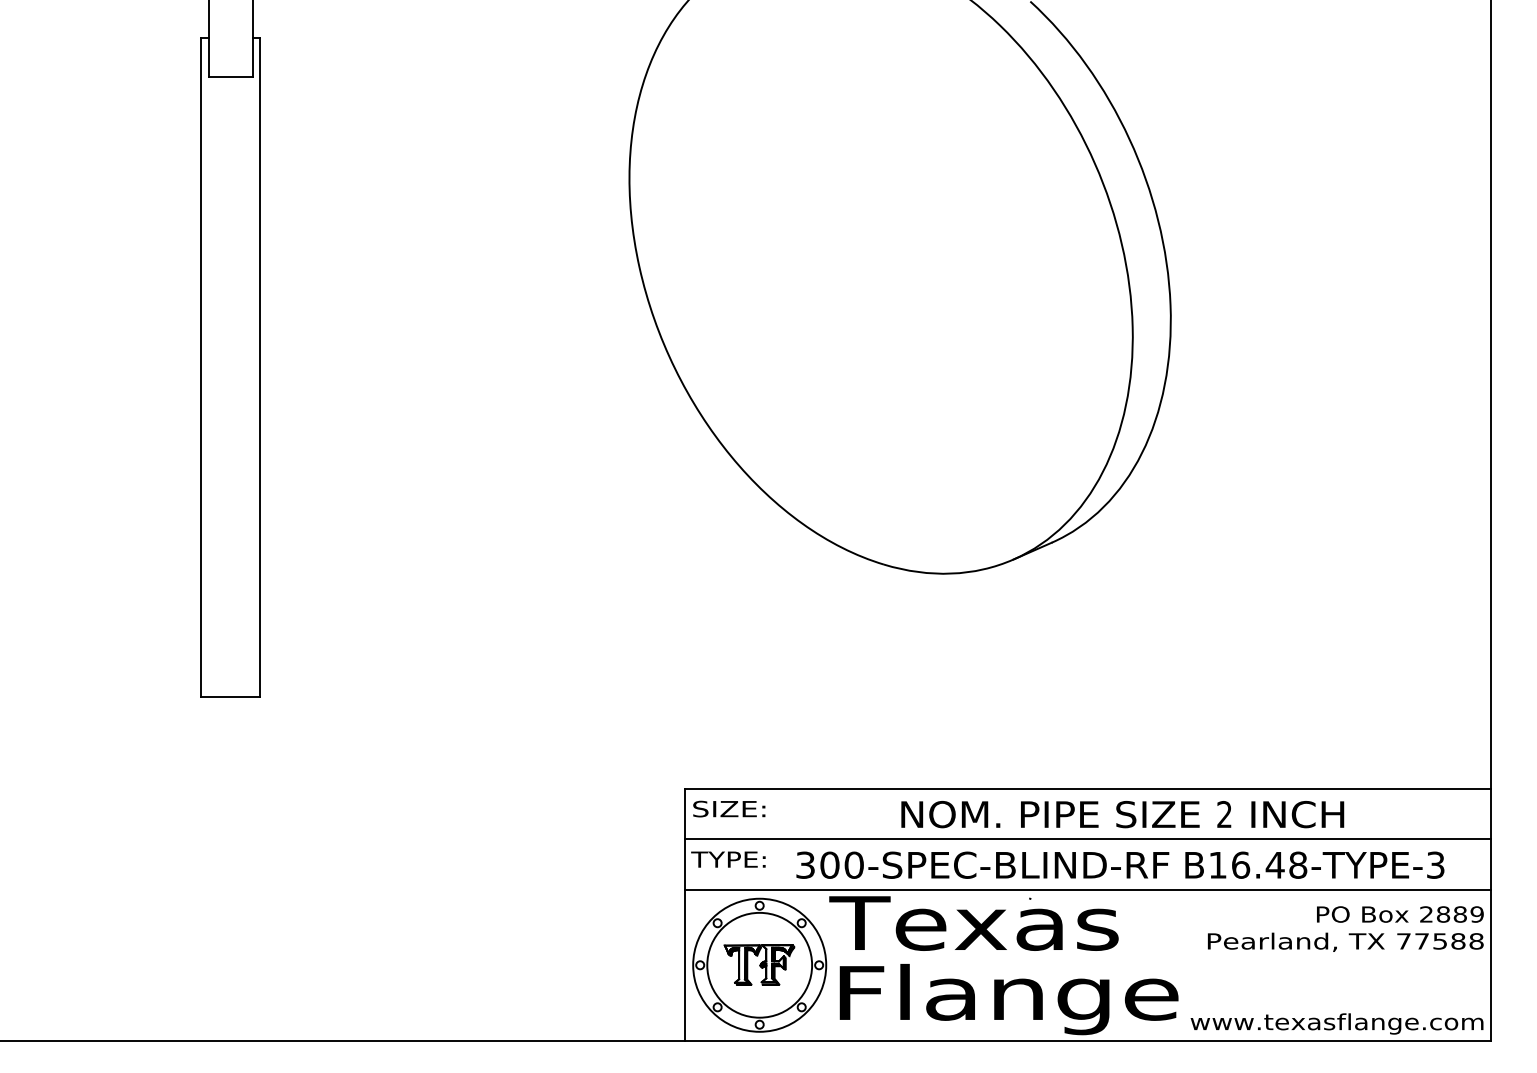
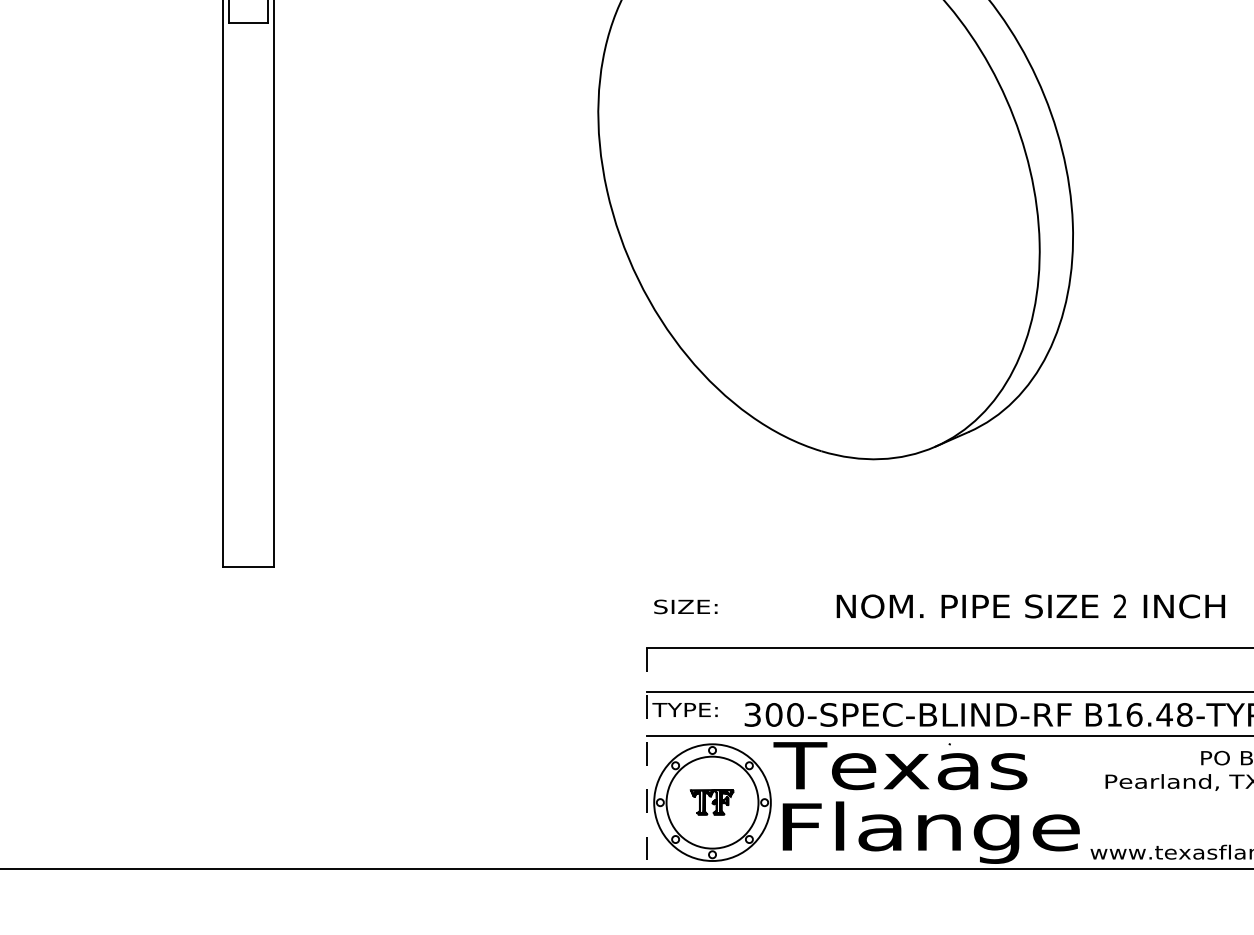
text: (729, 808) -> (686, 606), moved
text: (1122, 814) -> (1030, 606), moved
line: (684, 914) -> (646, 758), solid -> dashed
part: (759, 964) -> (712, 801), size x0.7

